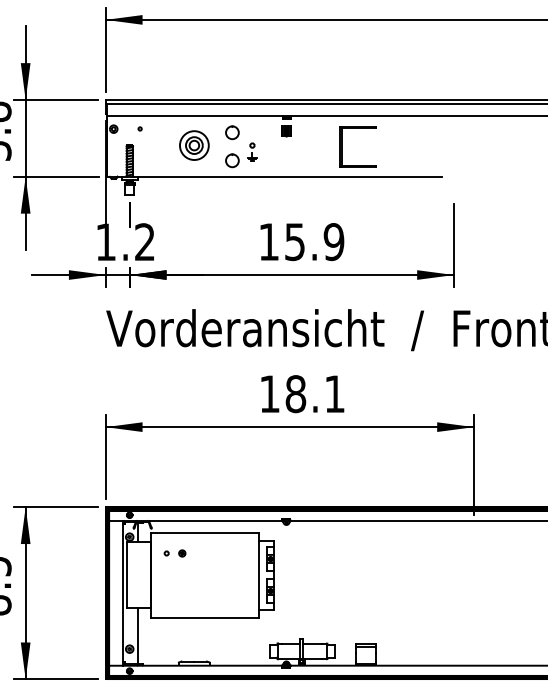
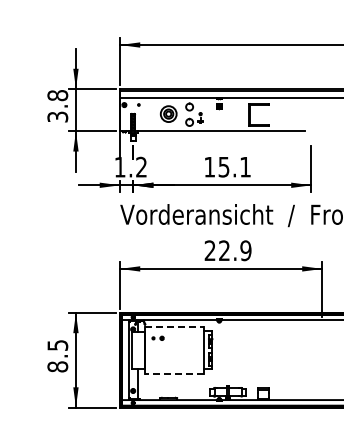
text: (334, 240) -> (245, 166), 15.9 -> 15.1
text: (301, 393) -> (227, 250), 18.1 -> 22.9
line: (204, 531) -> (174, 326), solid -> dashed
line: (204, 617) -> (174, 373), solid -> dashed

